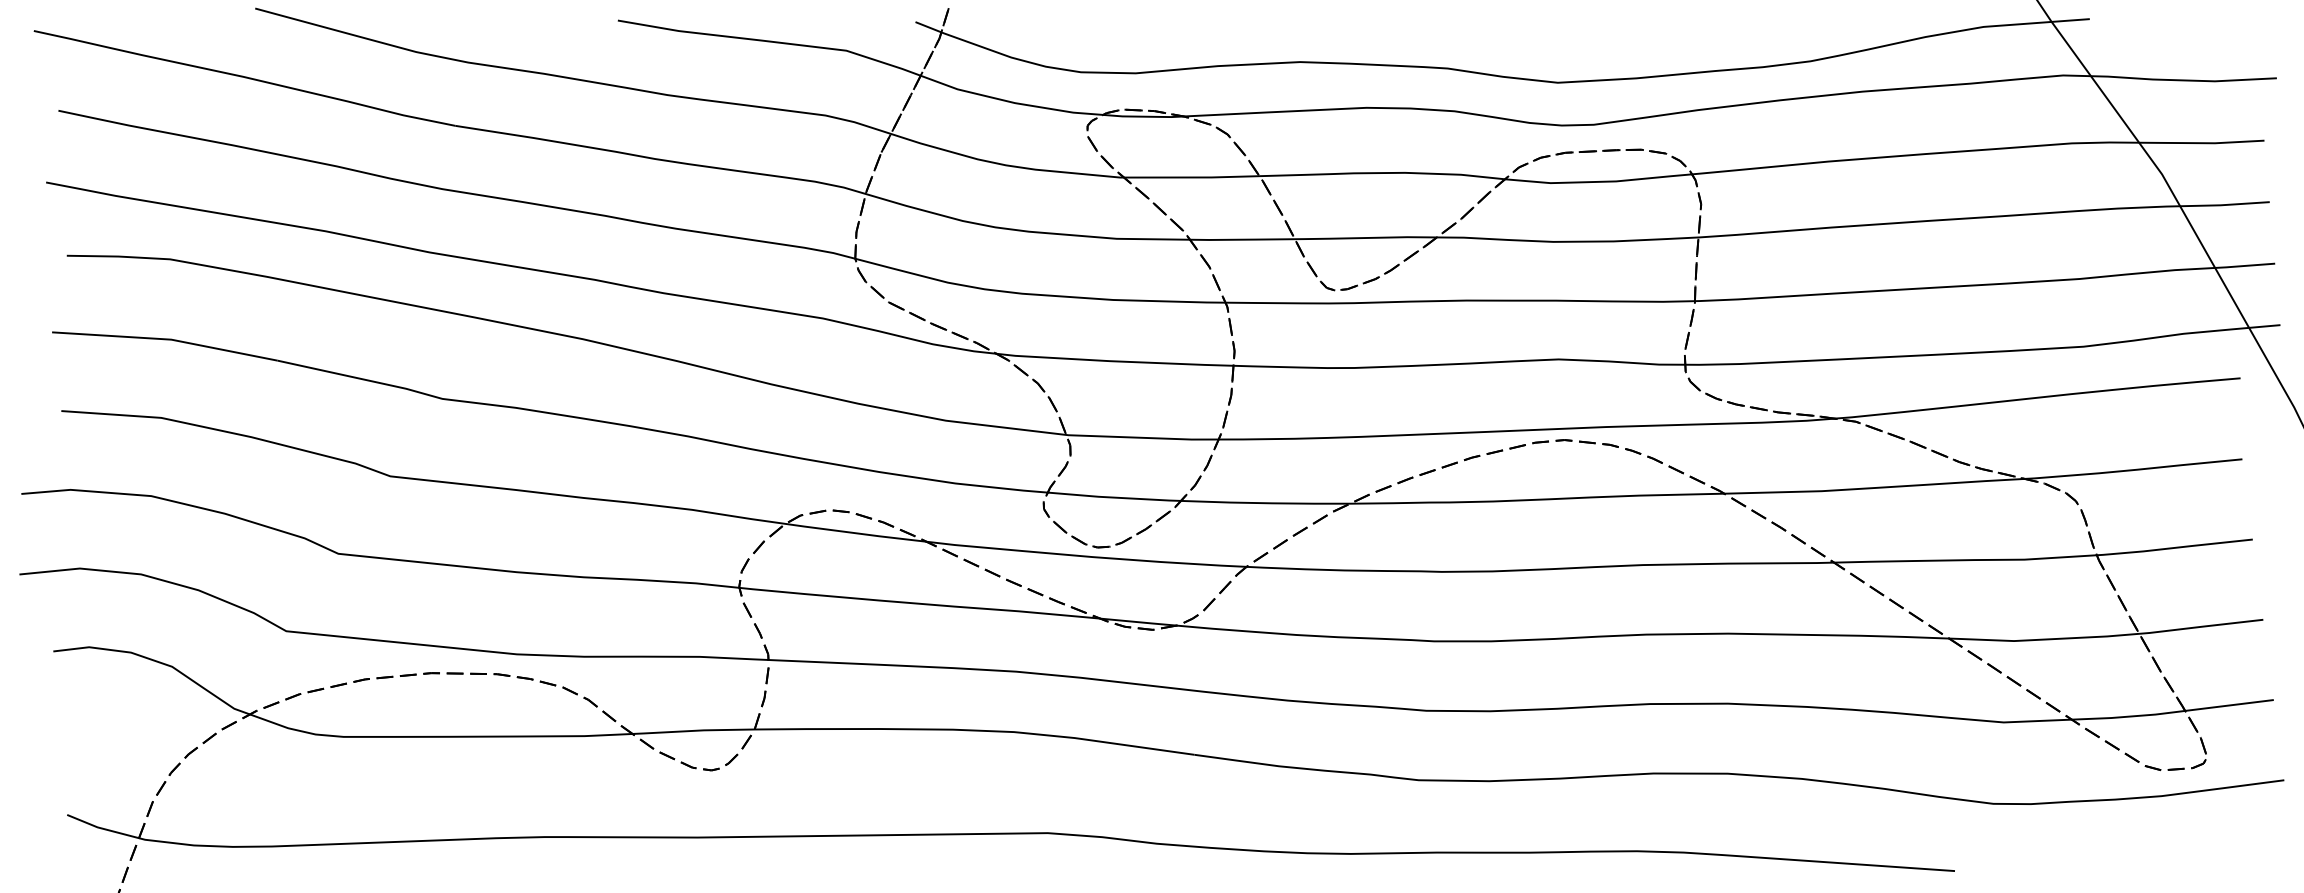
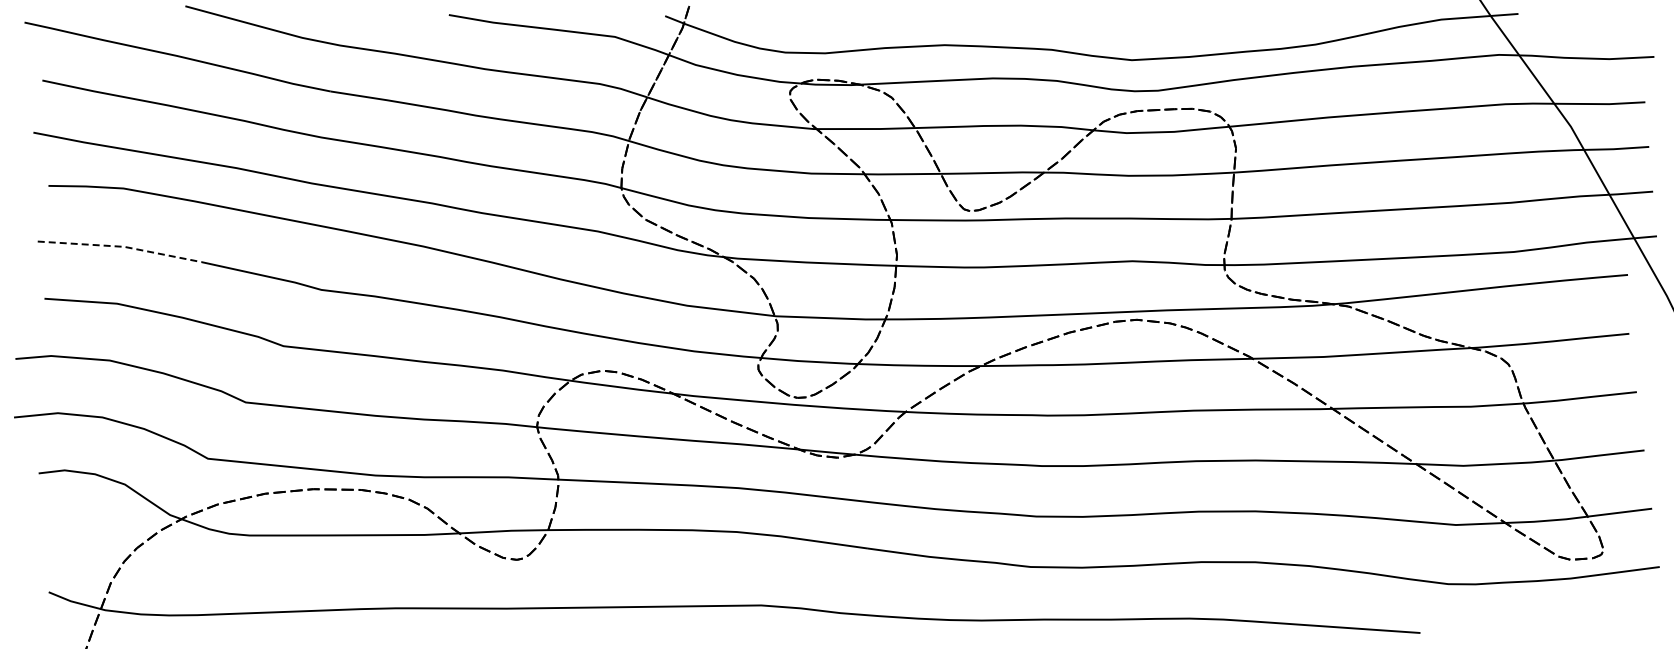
line: (167, 339) -> (121, 246), solid -> dashed

